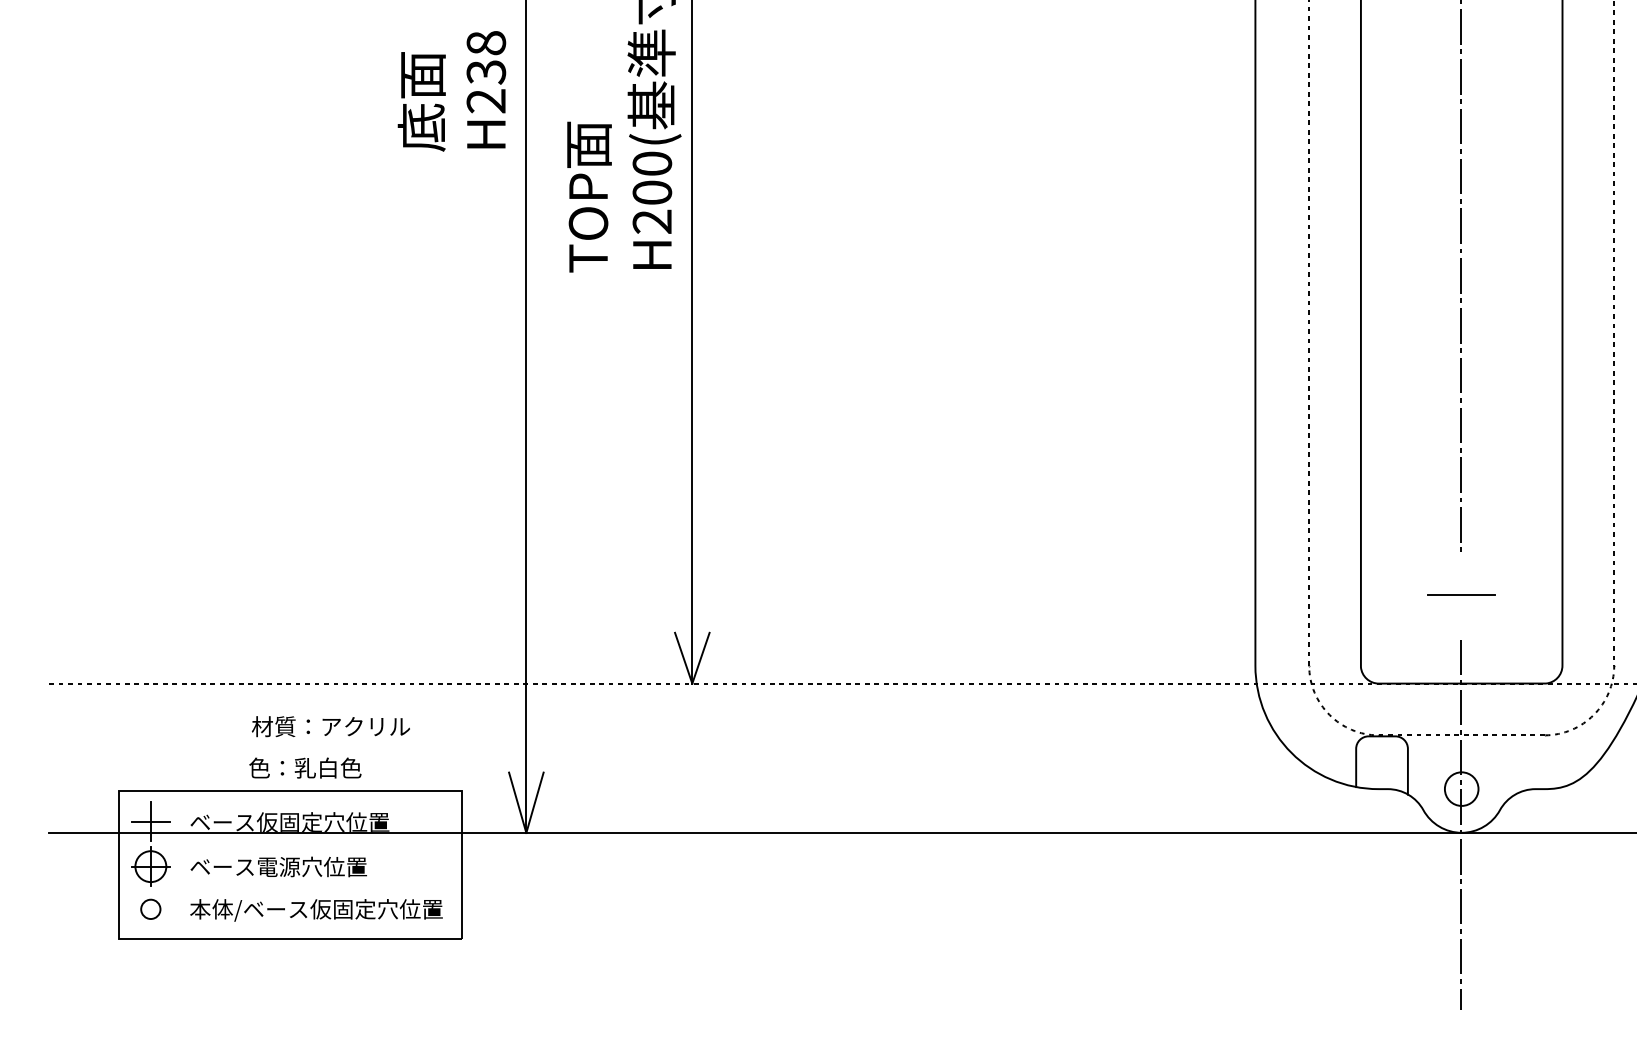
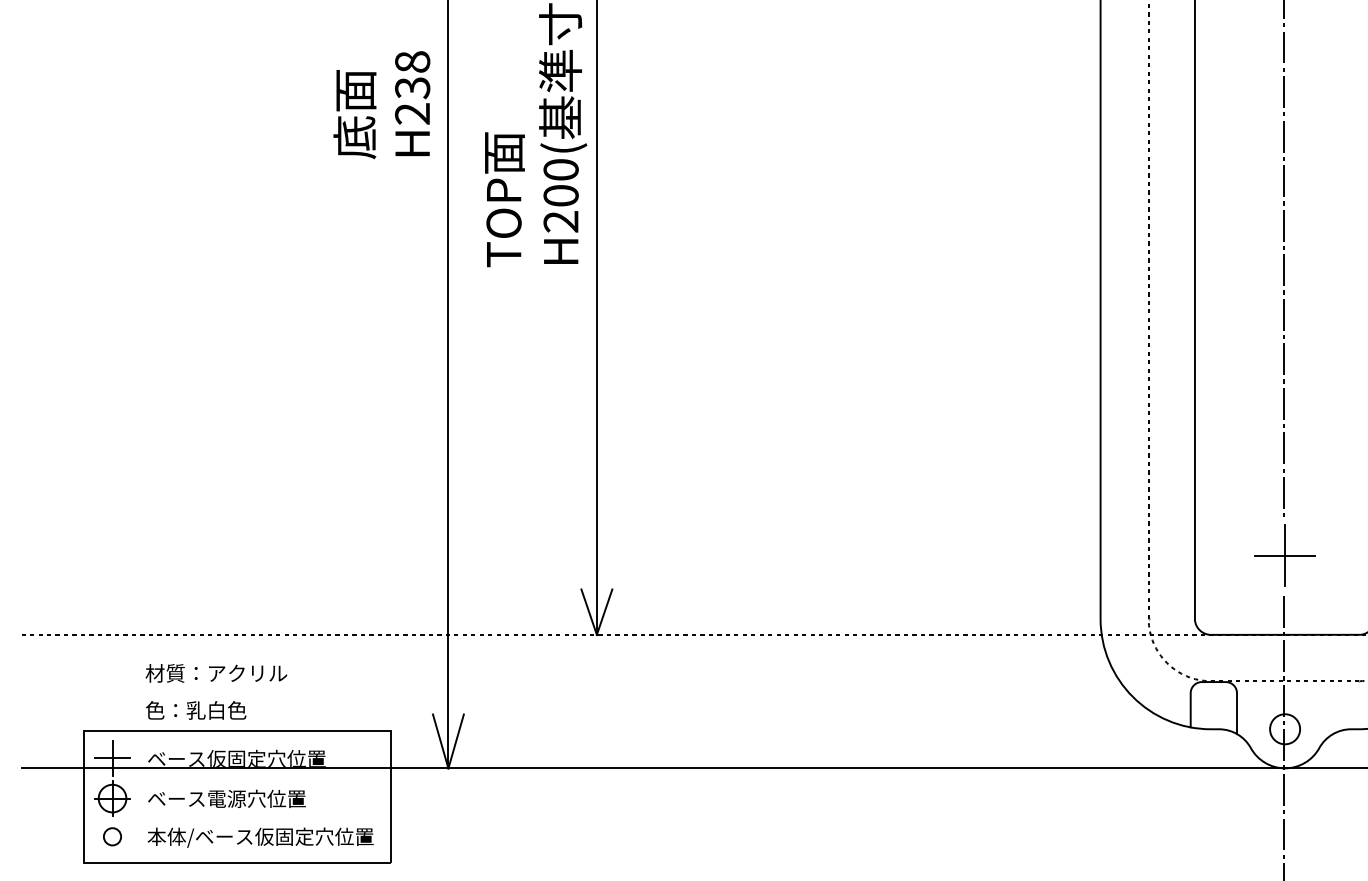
line: (1461, 594) -> (1284, 555), added
text: (330, 726) -> (215, 673), moved
text: (305, 767) -> (196, 709), moved

